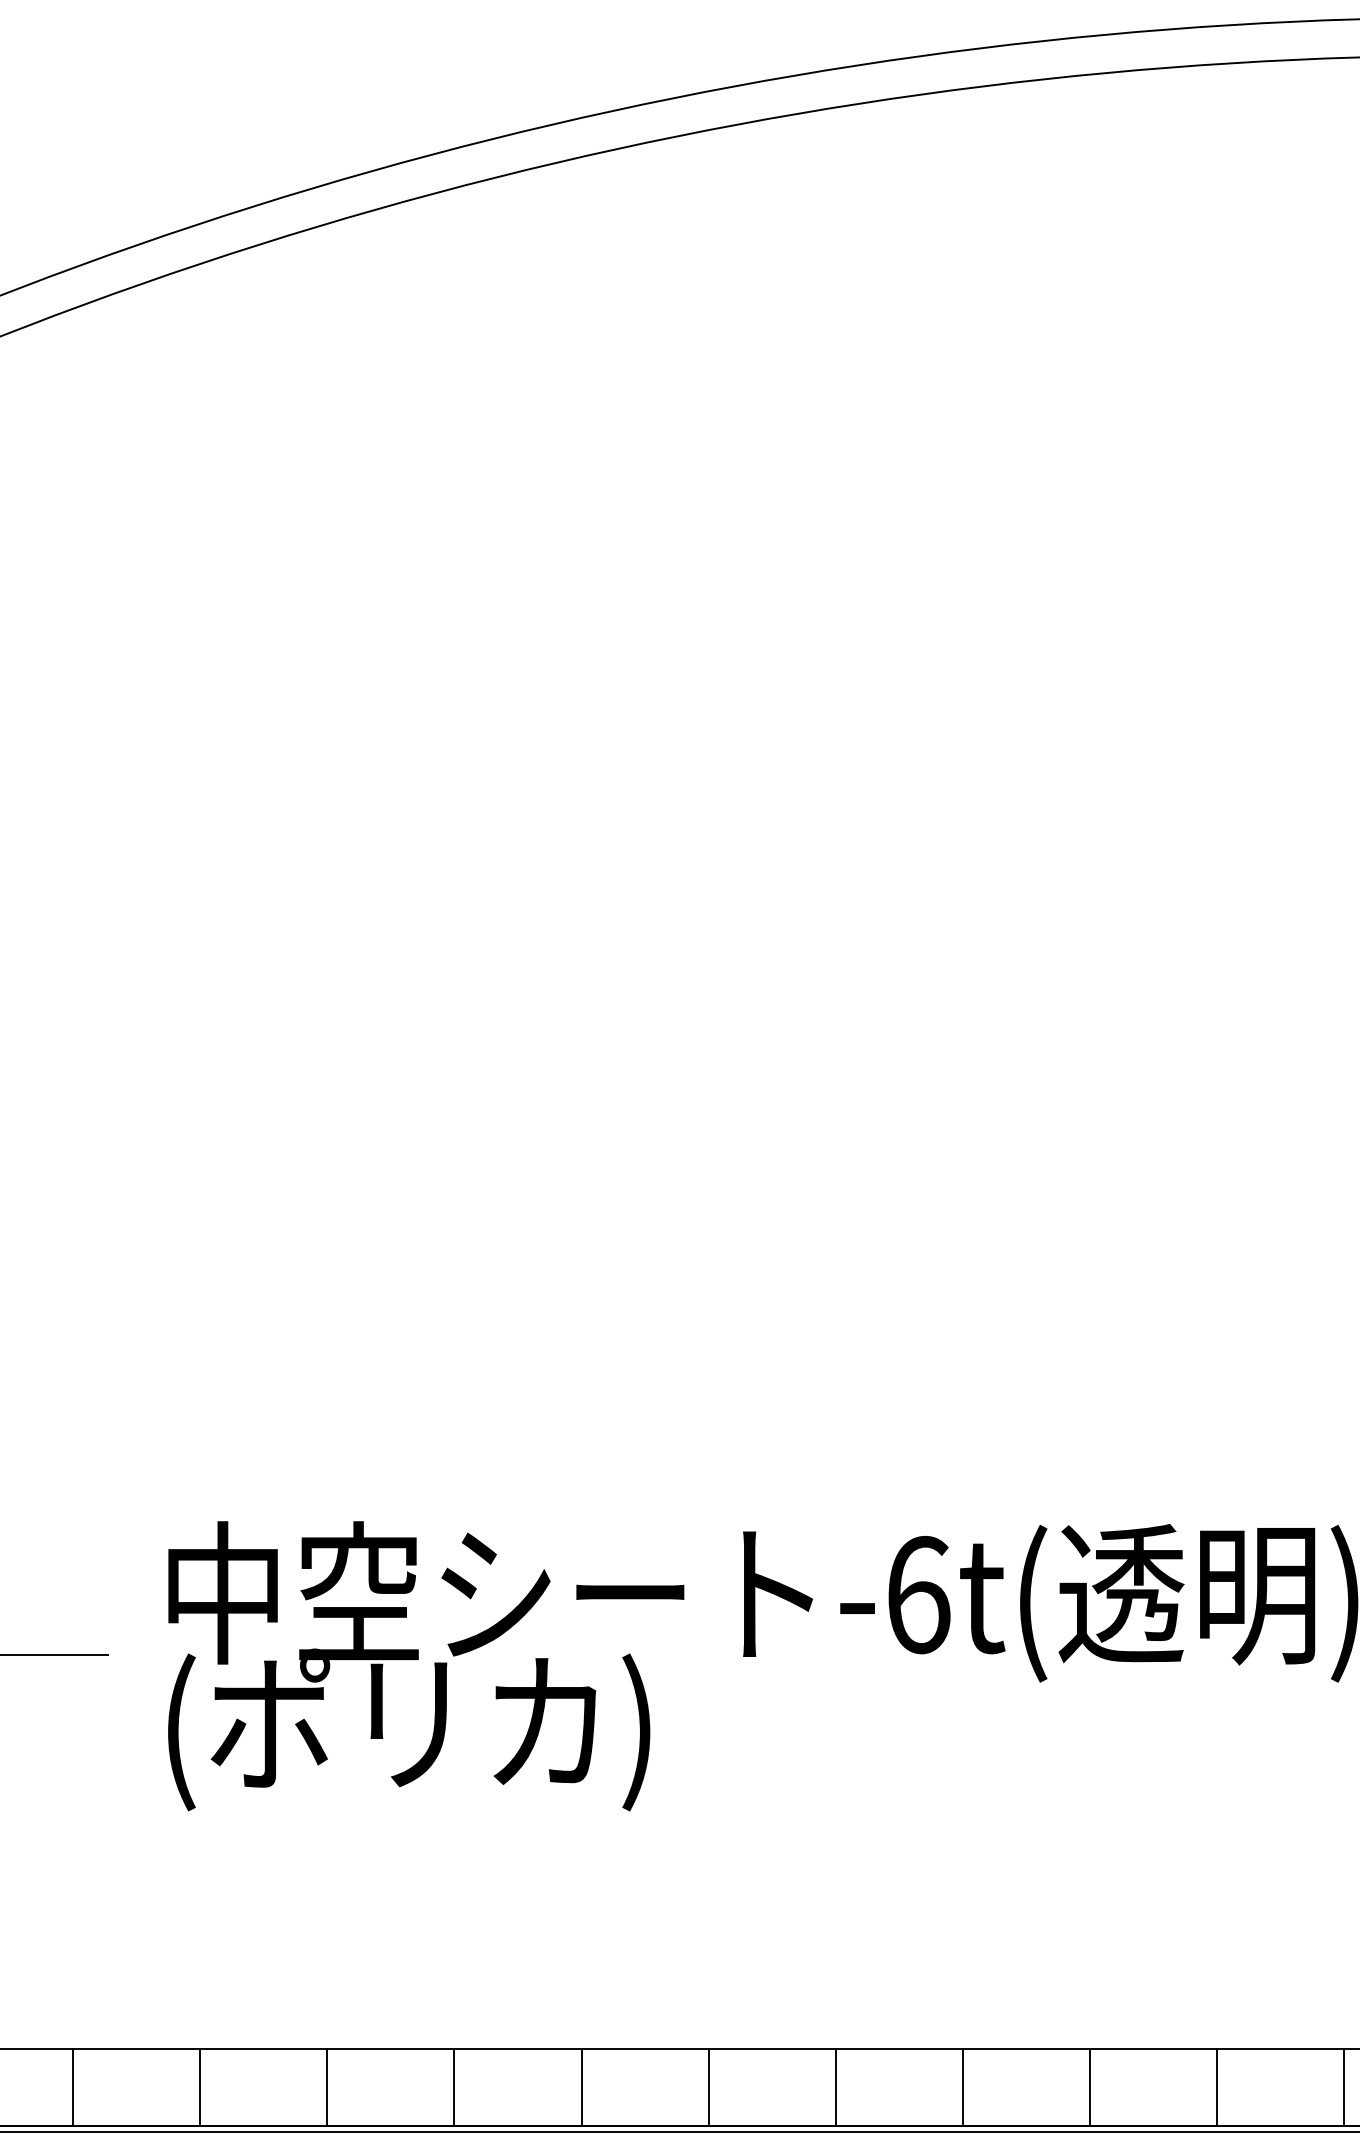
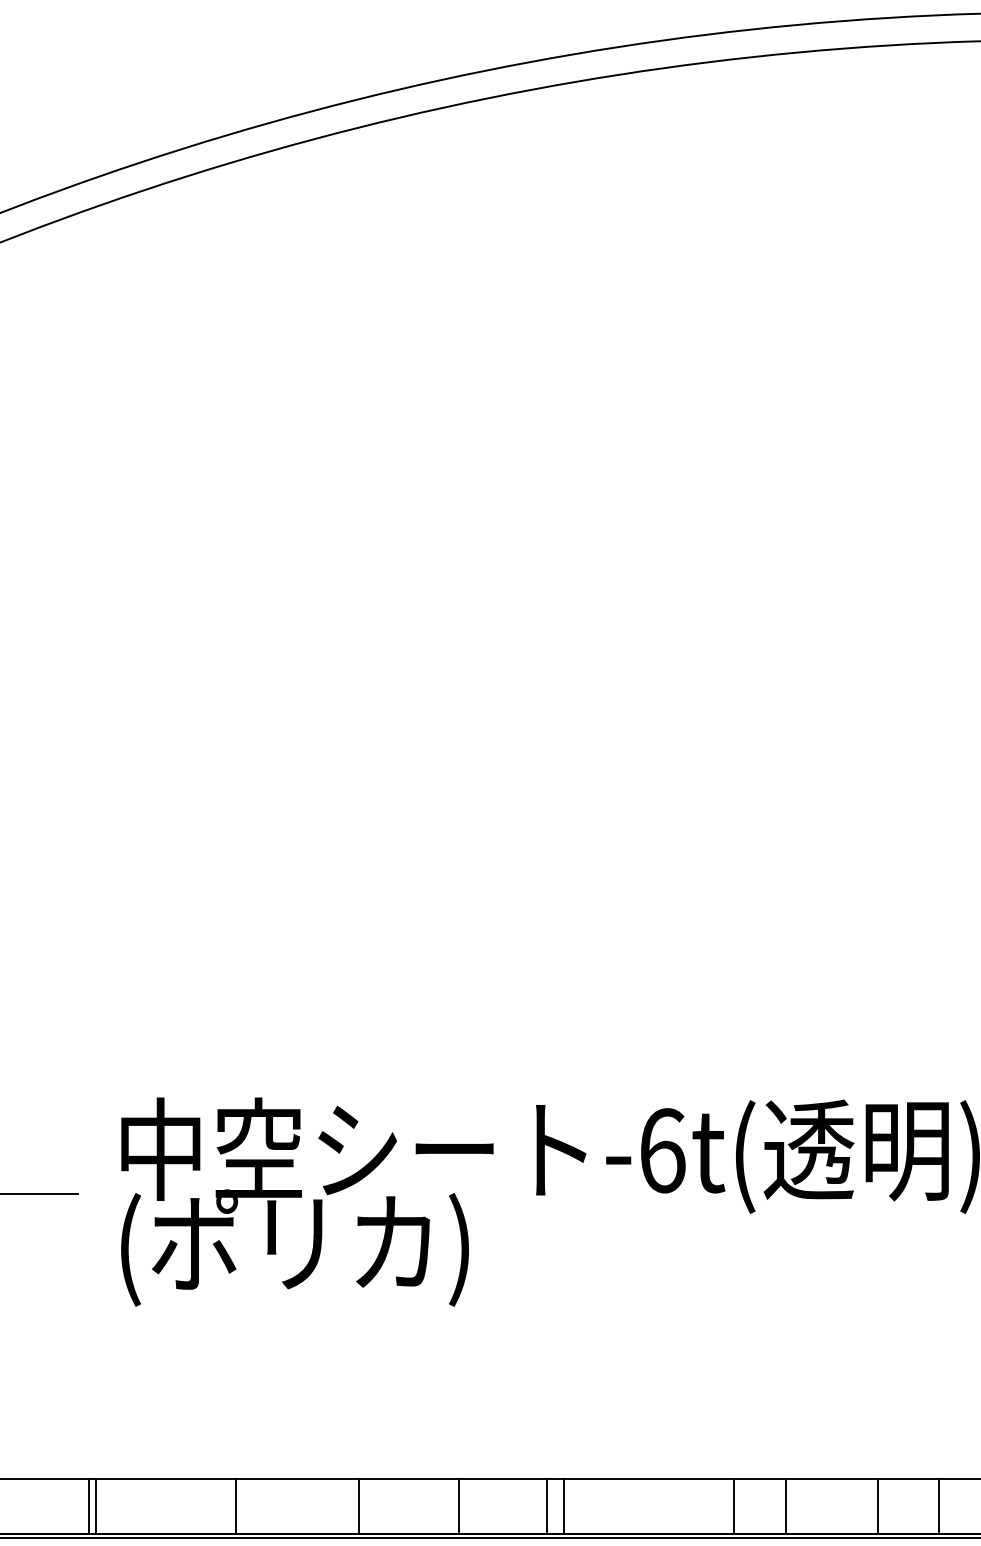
line: (73, 2087) -> (89, 1506), moved
line: (200, 2087) -> (96, 1506), moved
line: (454, 2087) -> (359, 1506), moved
line: (581, 2087) -> (459, 1506), moved
line: (708, 2087) -> (547, 1506), moved
line: (835, 2087) -> (563, 1506), moved
line: (962, 2087) -> (733, 1506), moved
line: (1344, 2087) -> (938, 1506), moved

